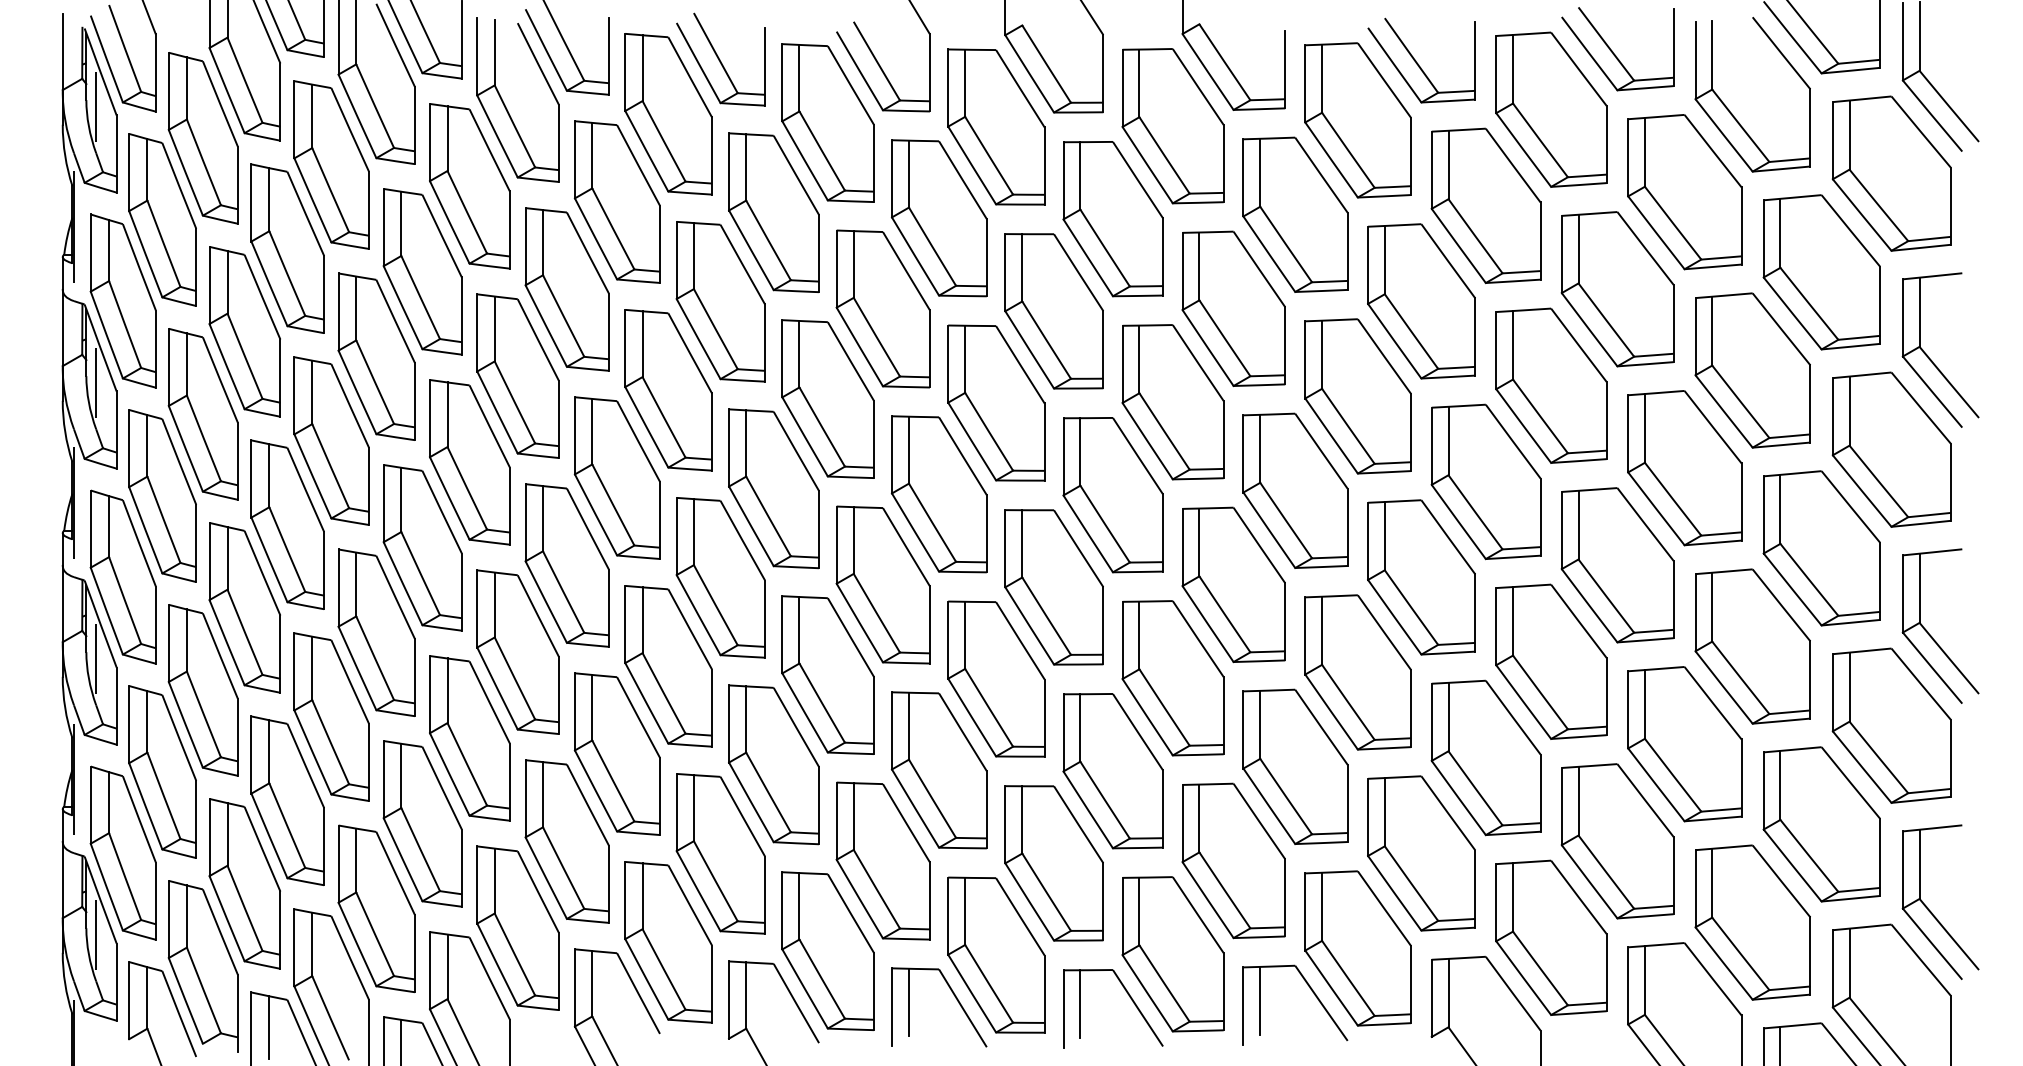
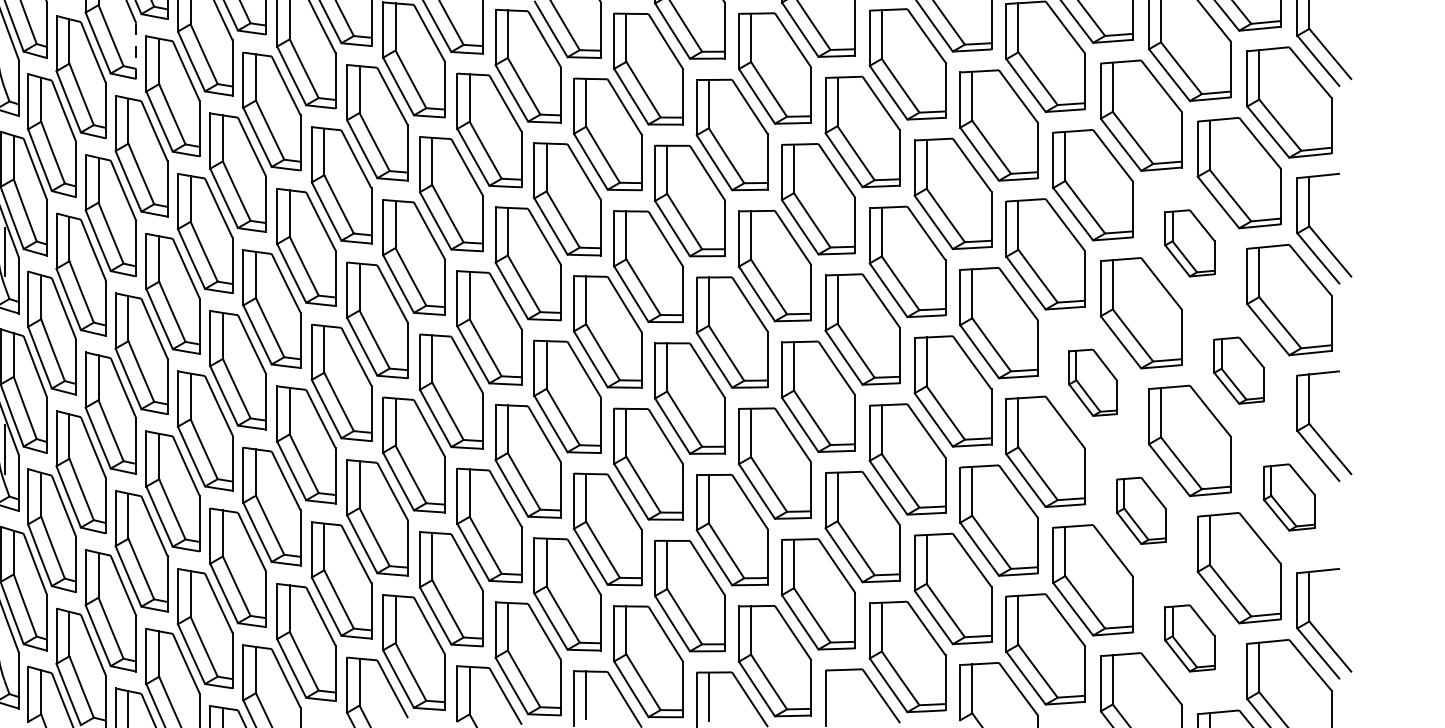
line: (280, 102) -> (136, 51), solid -> dashed
line: (96, 106) -> (4, 54), removed
part: (1752, 370) -> (1189, 243), size x0.6
part: (1821, 548) -> (1239, 370), size x0.6
part: (1617, 565) -> (1093, 382), size x0.6
part: (1891, 725) -> (1289, 497), size x0.6
part: (1684, 744) -> (1141, 510), size x0.6
part: (1752, 922) -> (1189, 638), size x0.6
line: (96, 934) -> (4, 646), removed
line: (1260, 1000) -> (837, 694), removed

